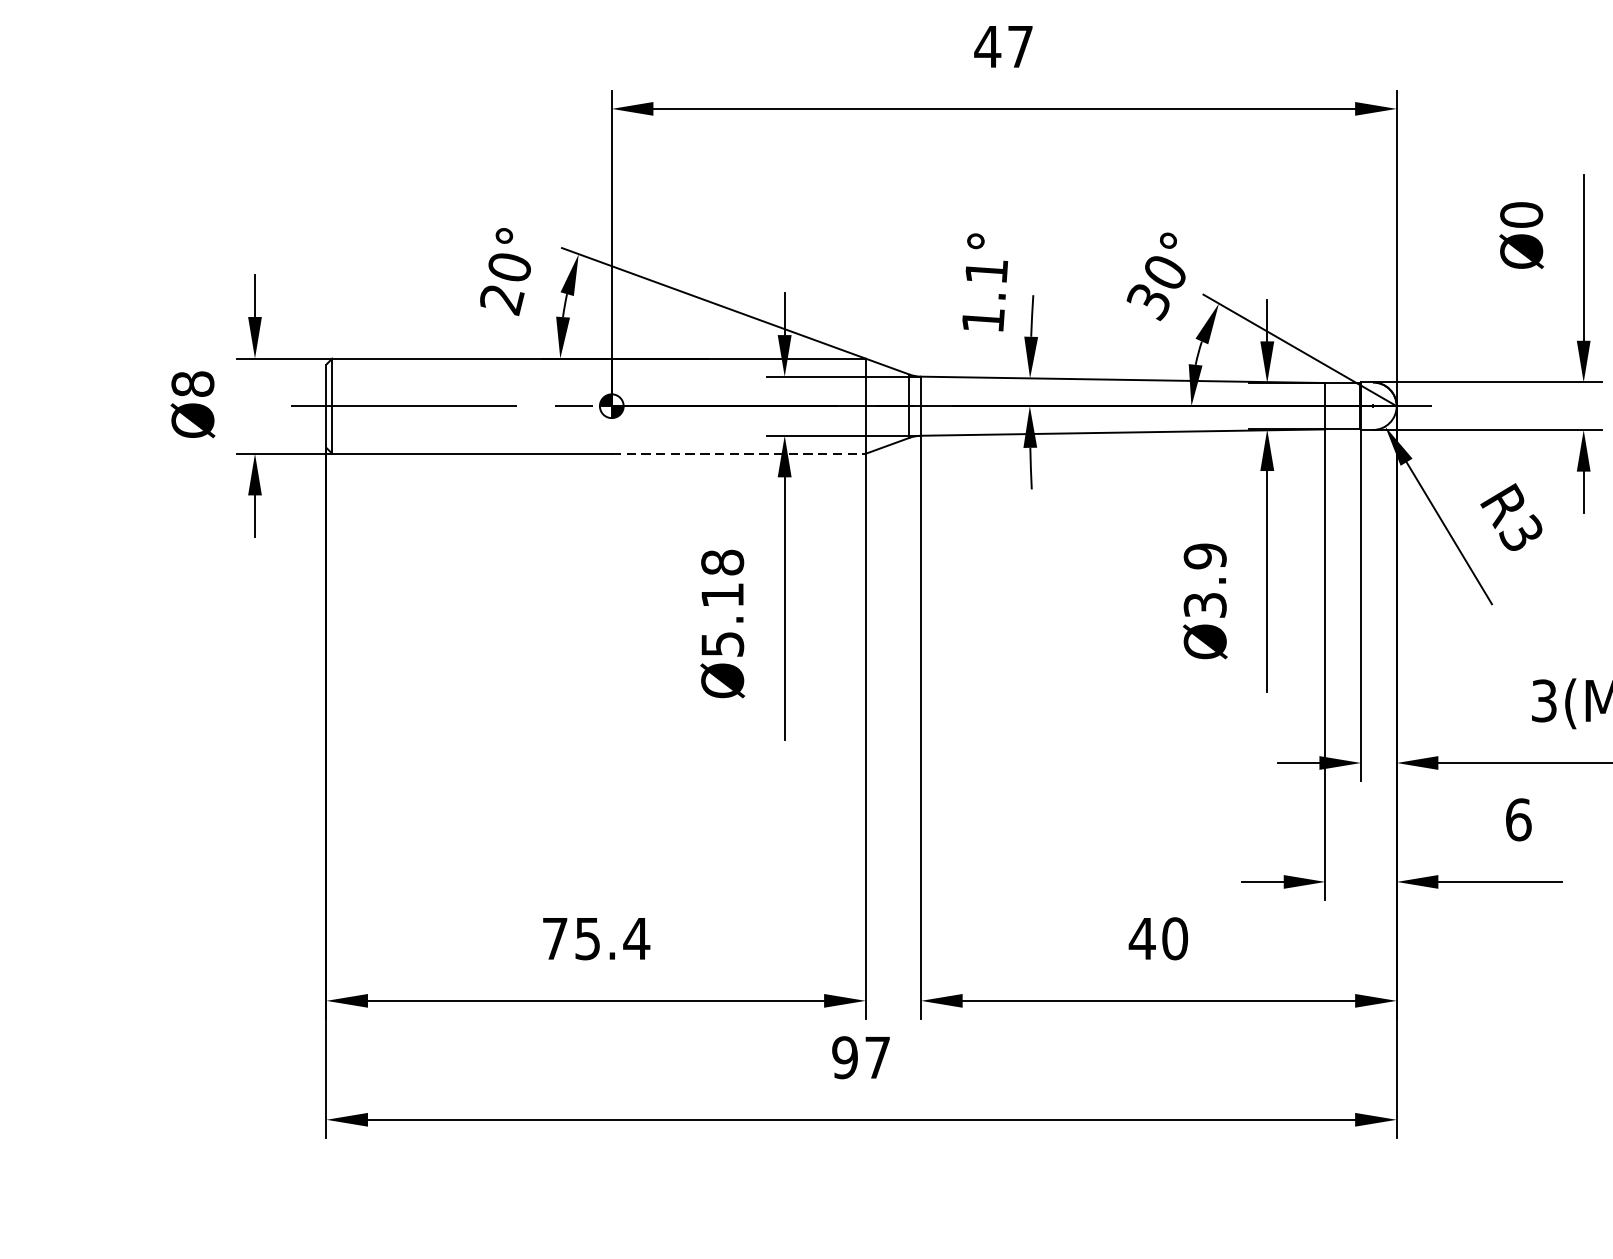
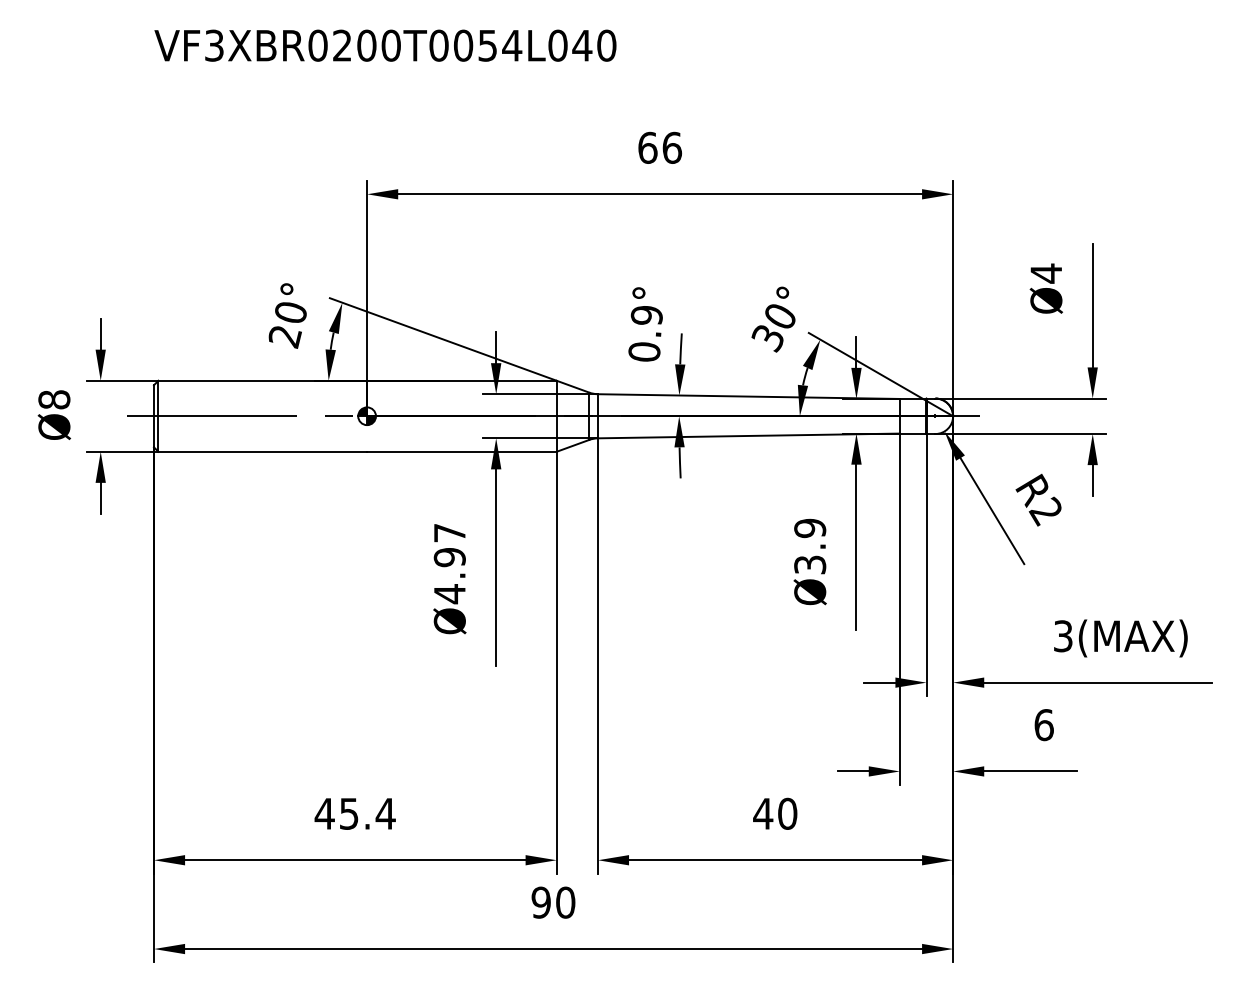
text: (1003, 46) -> (659, 147), 47 -> 66
text: (1521, 214) -> (1046, 273), Ø0 -> Ø4
text: (984, 295) -> (645, 333), 1.1° -> 0.9°
line: (738, 453) -> (461, 451), dashed -> solid
text: (1519, 533) -> (1044, 511), R3 -> R2
text: (722, 603) -> (449, 563), Ø5.18 -> Ø4.97
text: (554, 938) -> (324, 813), 75.4 -> 45.4
text: (877, 1057) -> (565, 902), 97 -> 90

